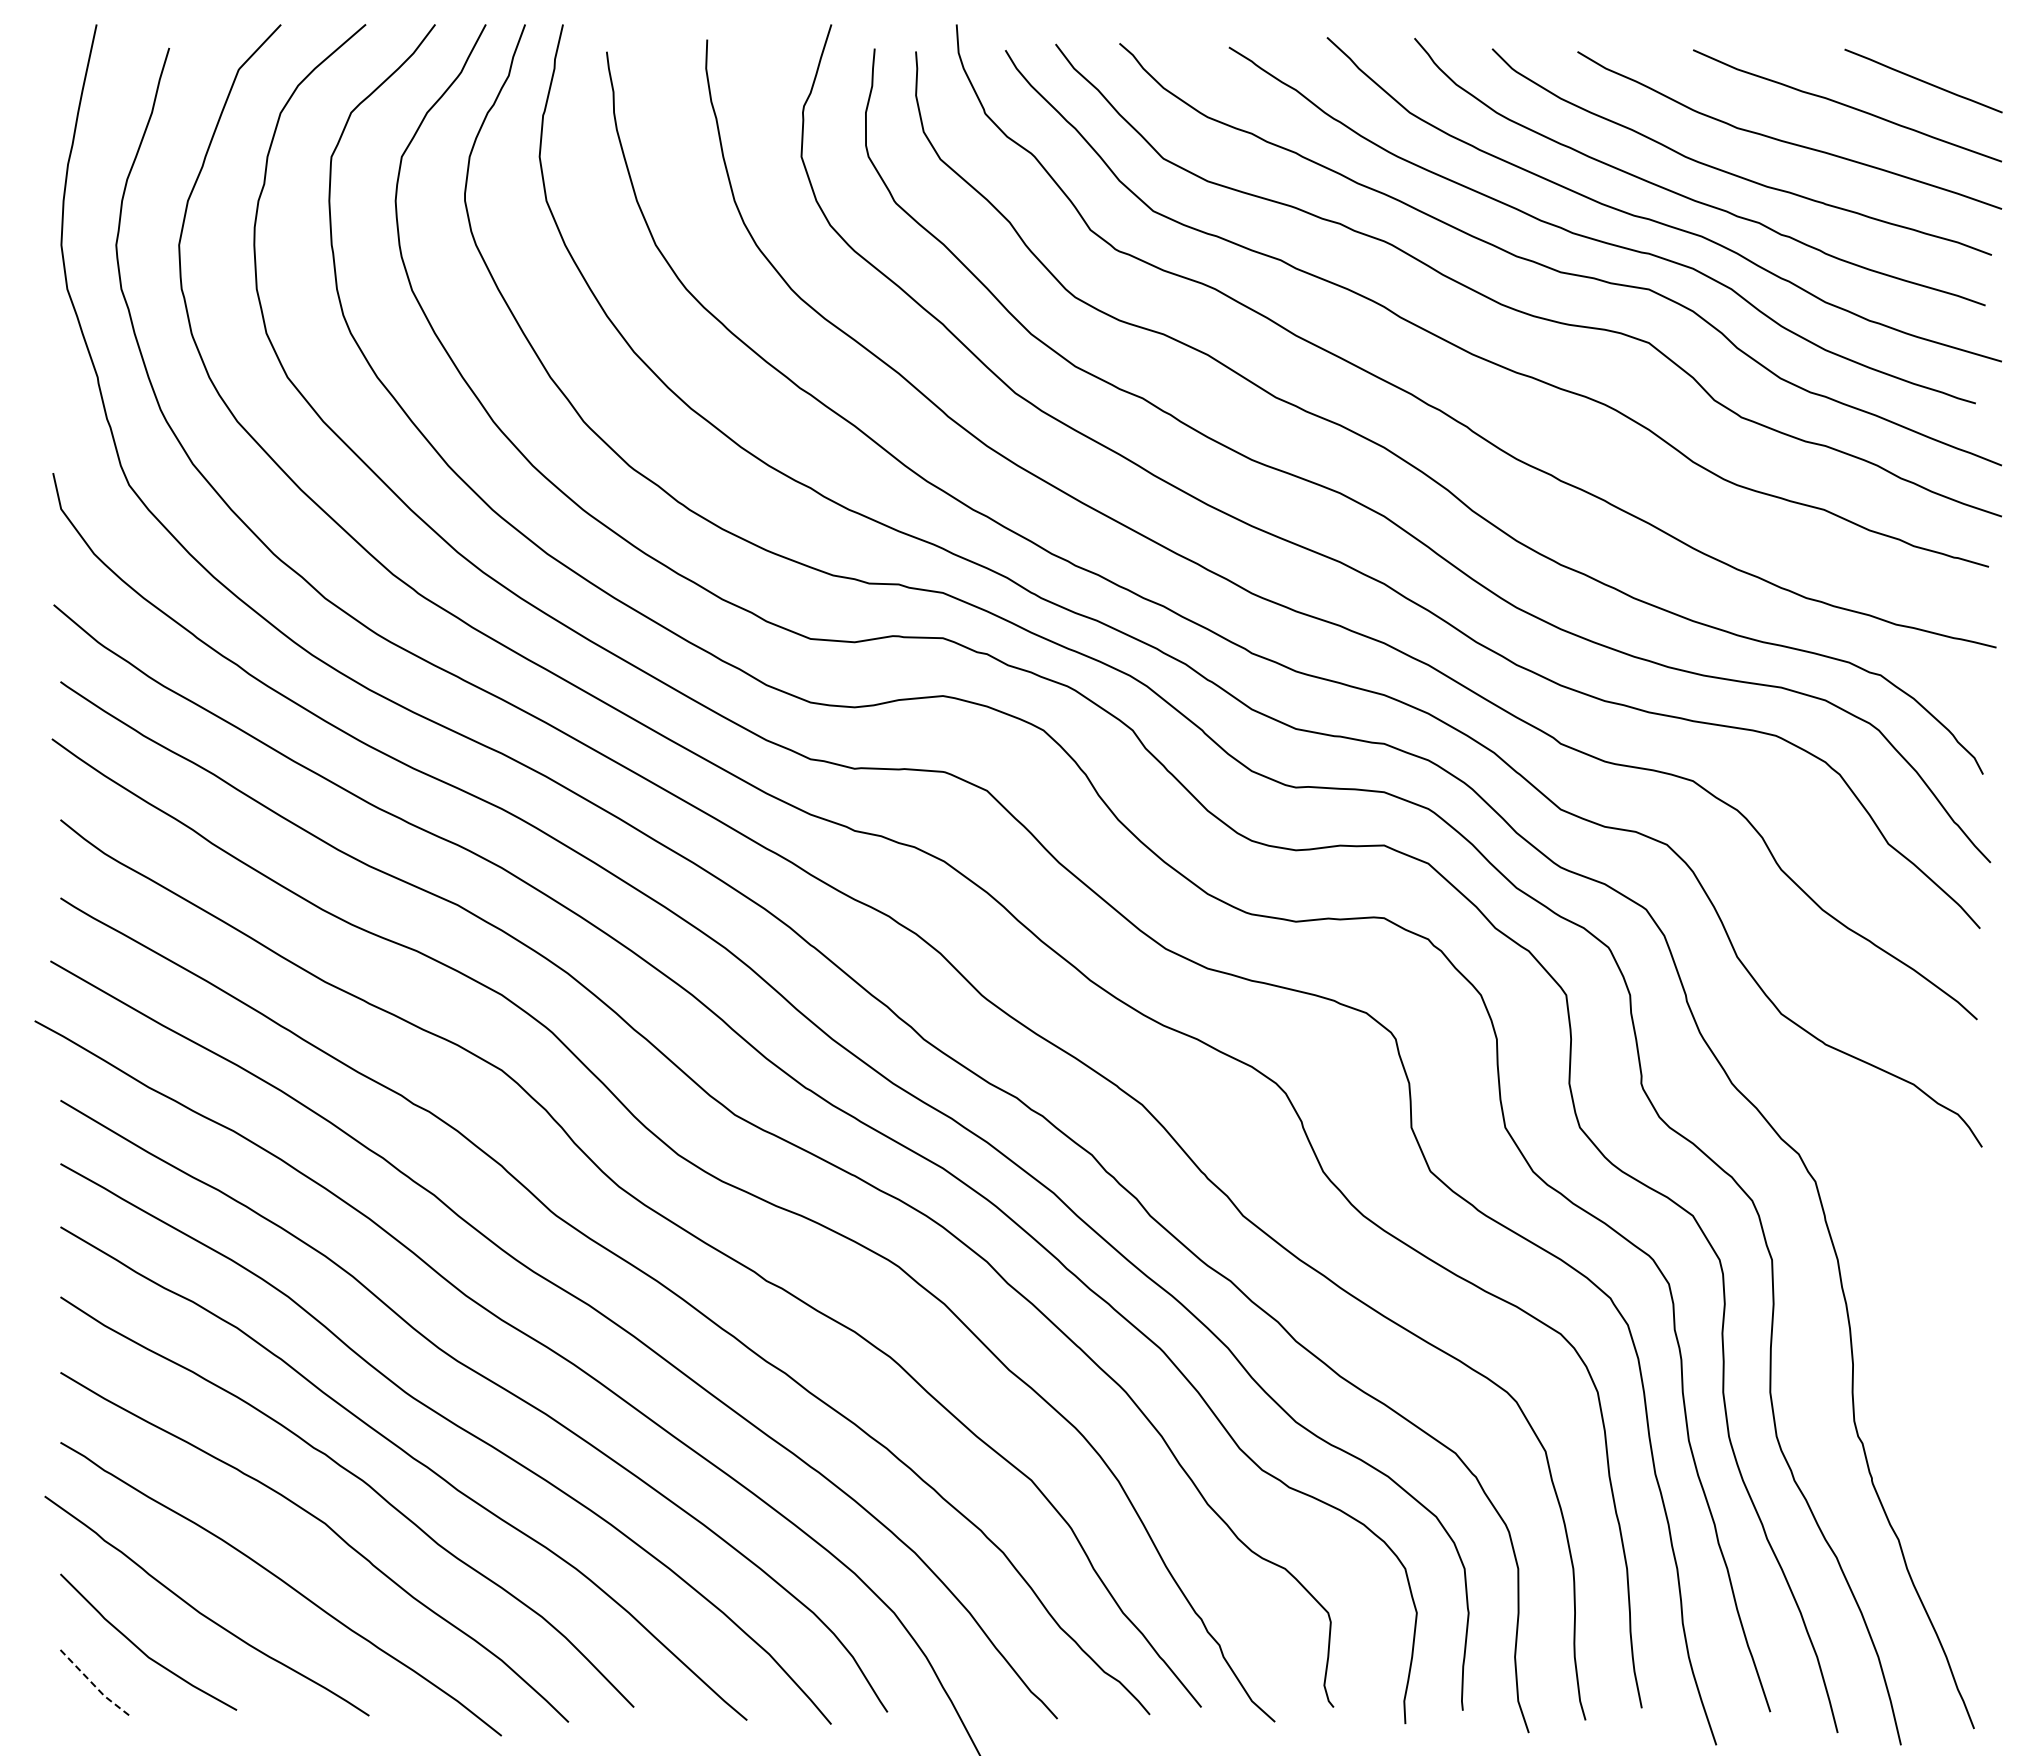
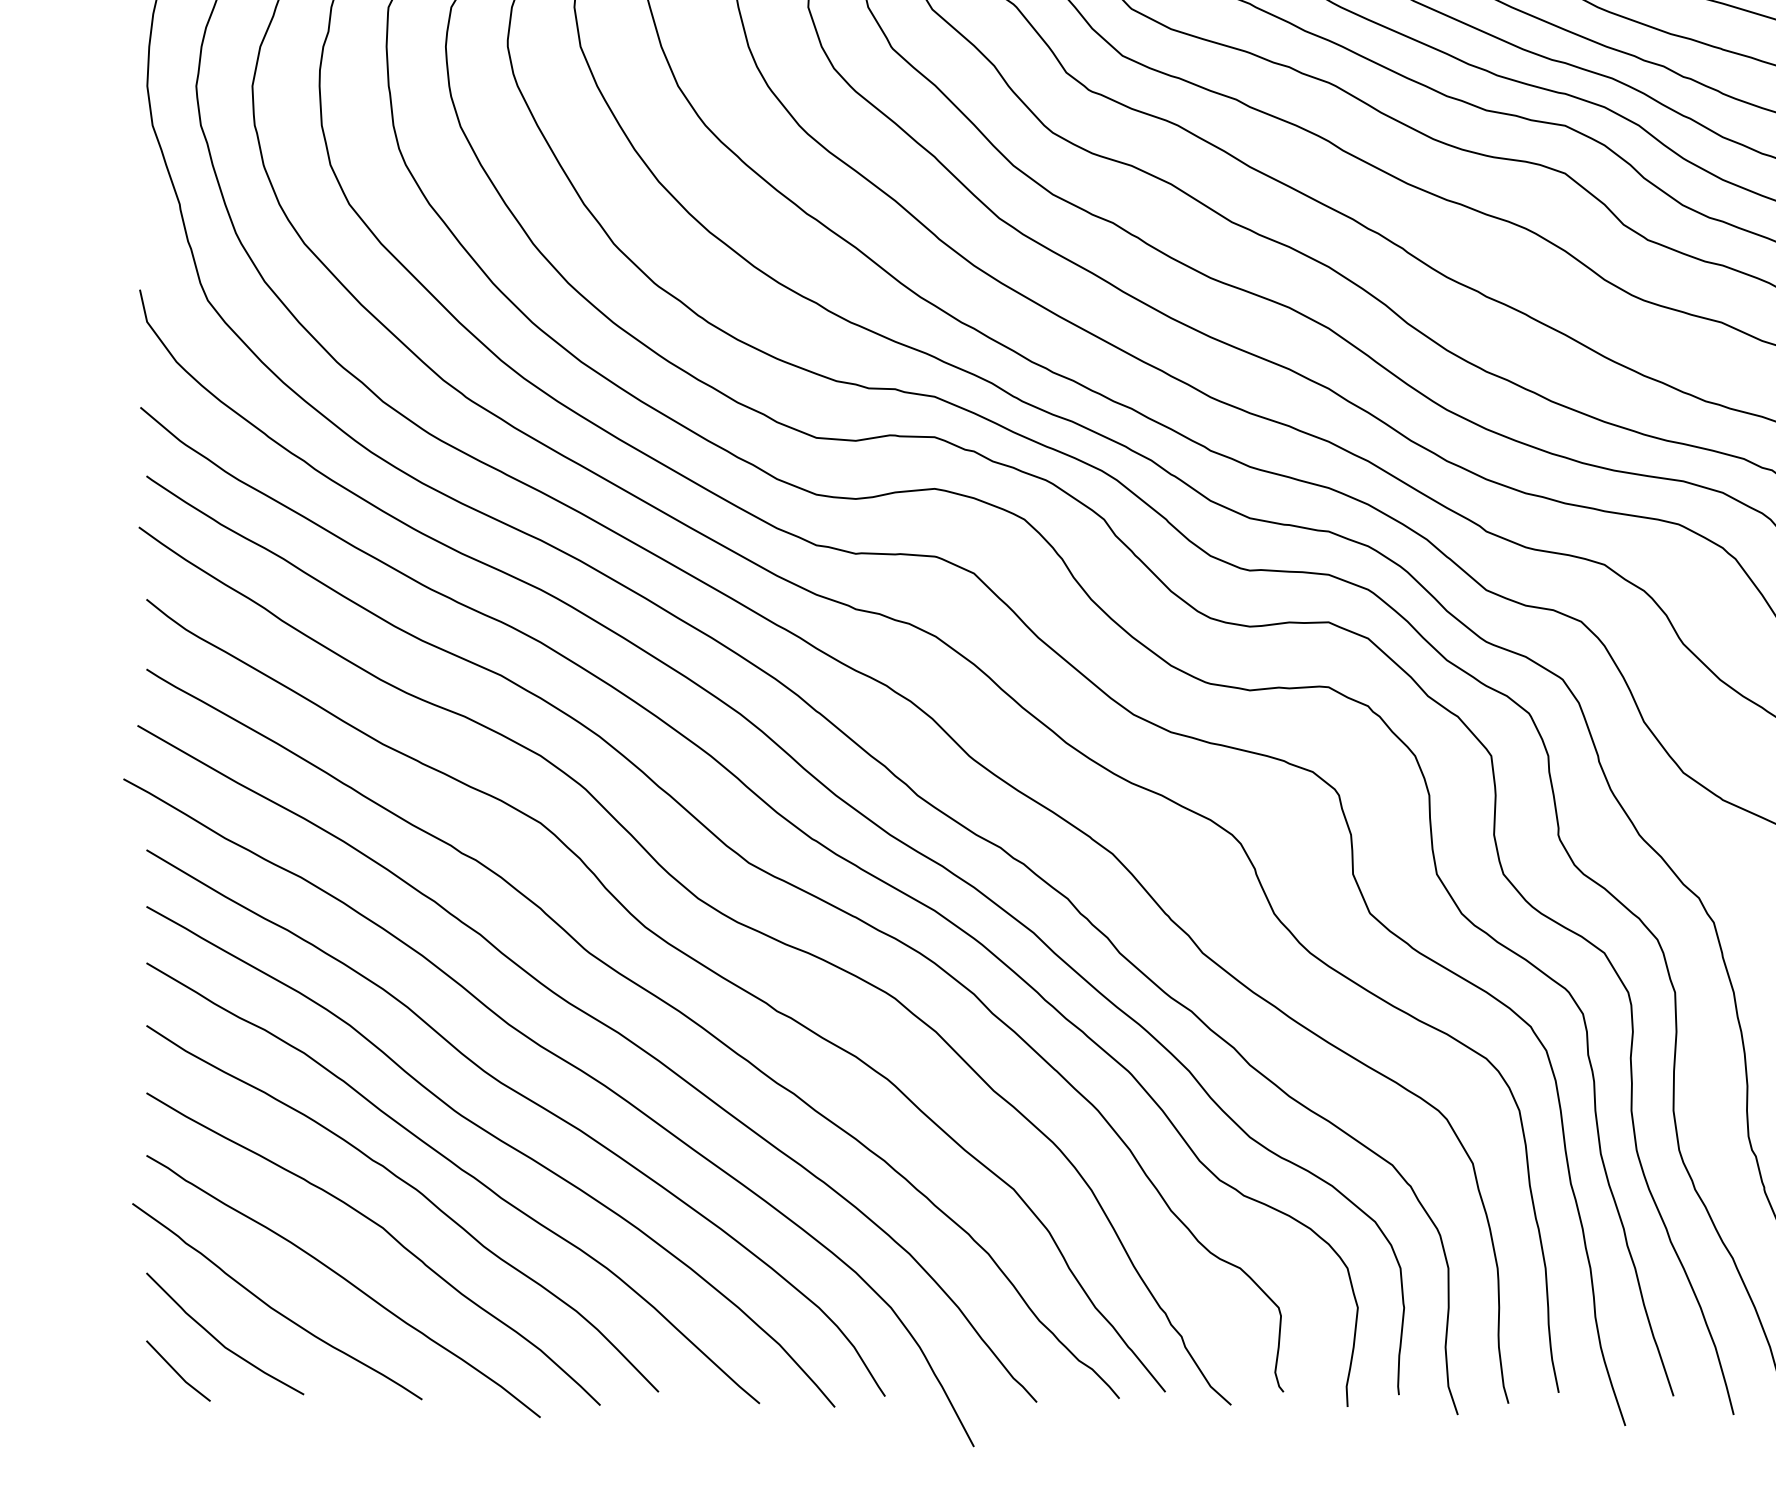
line: (95, 1686) -> (177, 1373), dashed -> solid

